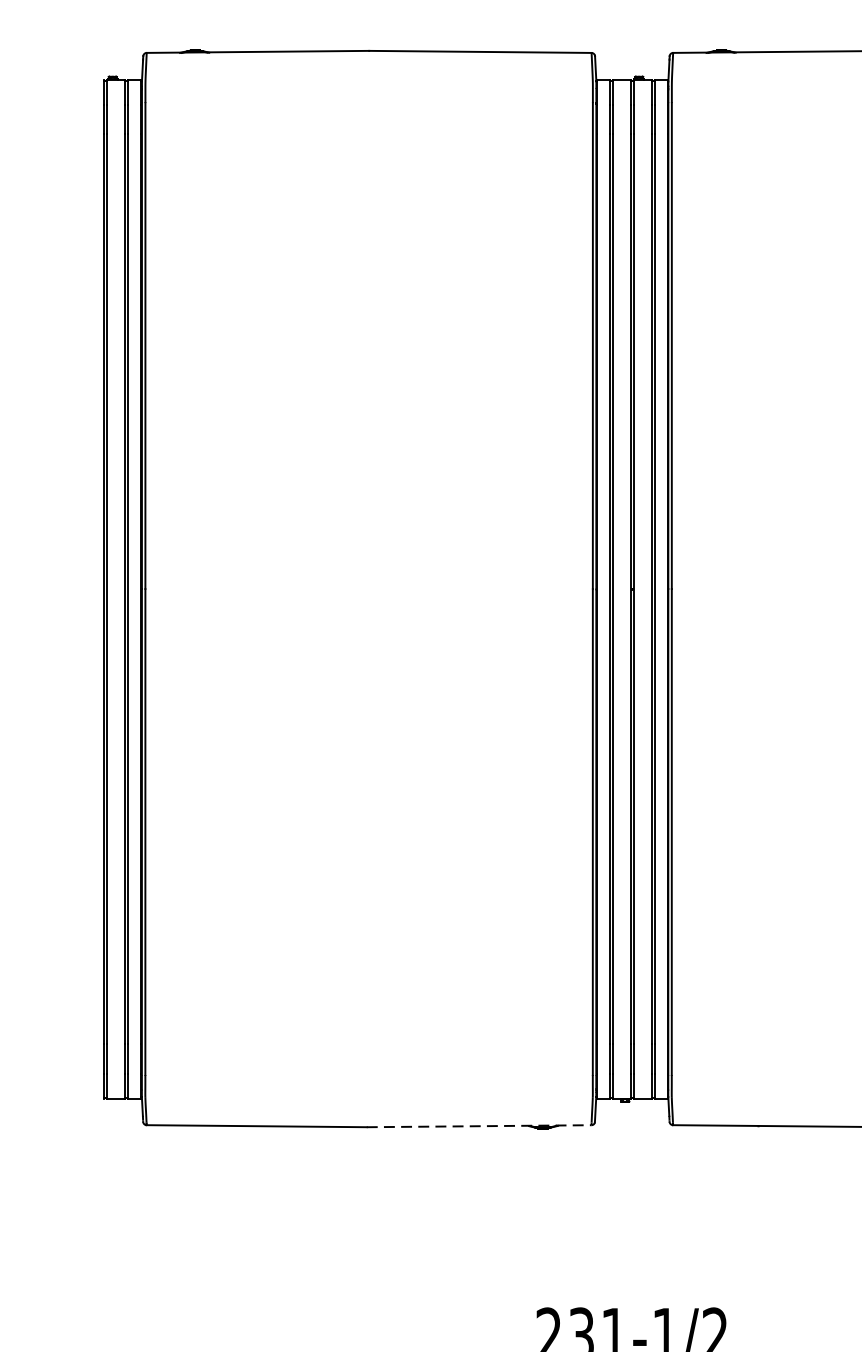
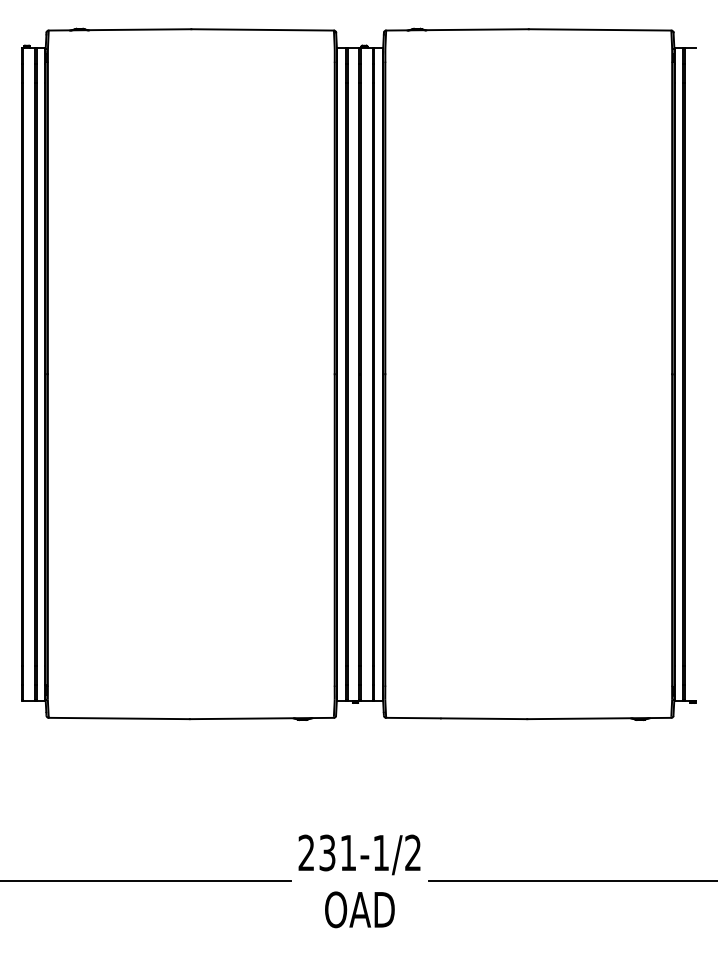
line: (480, 1126) -> (262, 718), dashed -> solid

